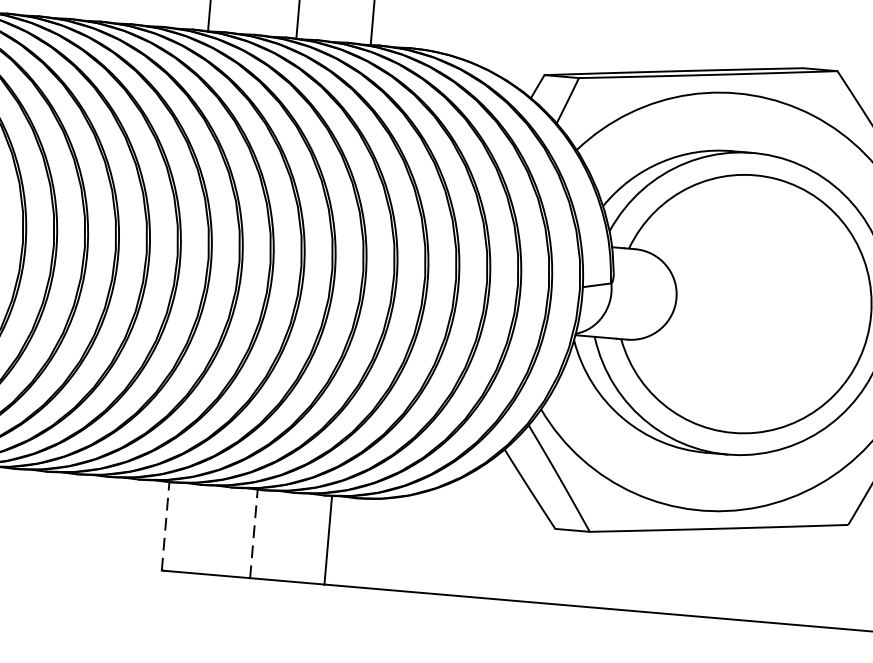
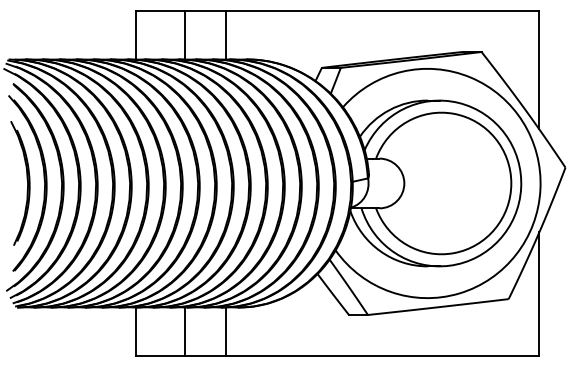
line: (166, 525) -> (136, 331), dashed -> solid
line: (253, 533) -> (184, 331), dashed -> solid

